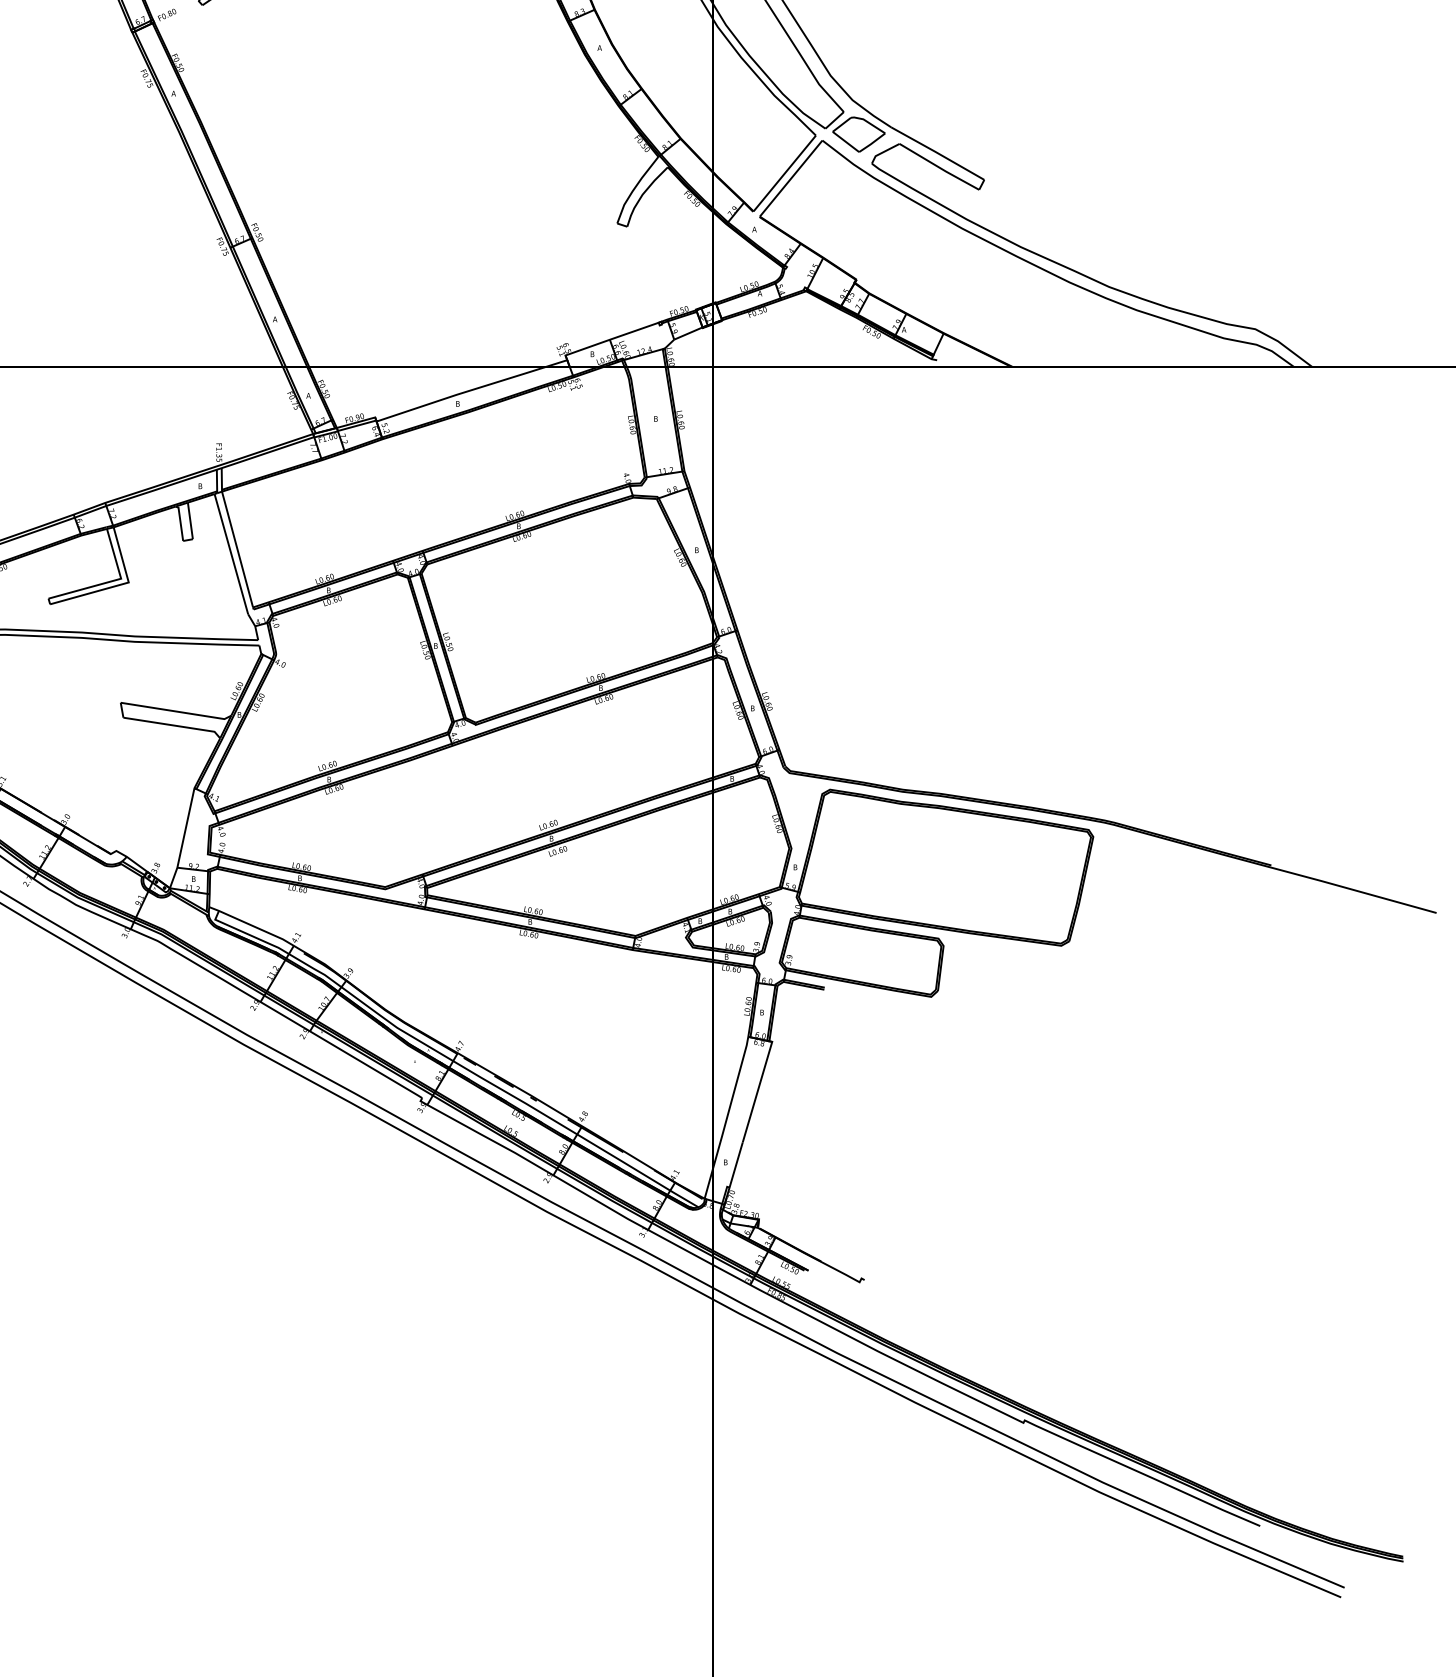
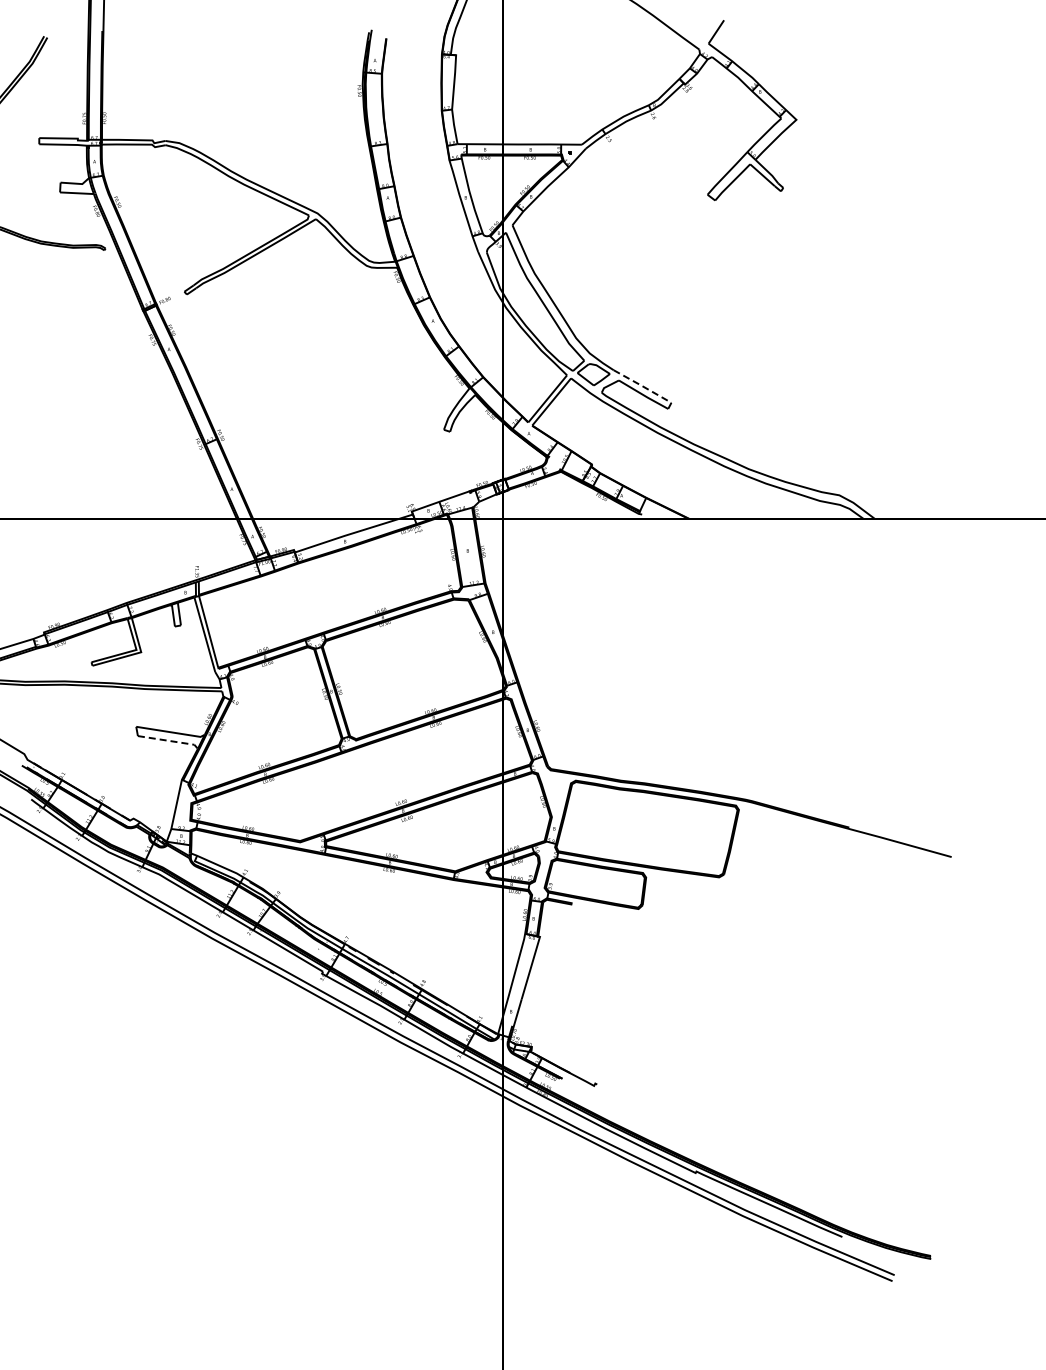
line: (937, 153) -> (642, 386), solid -> dashed
line: (176, 726) -> (170, 741), solid -> dashed

